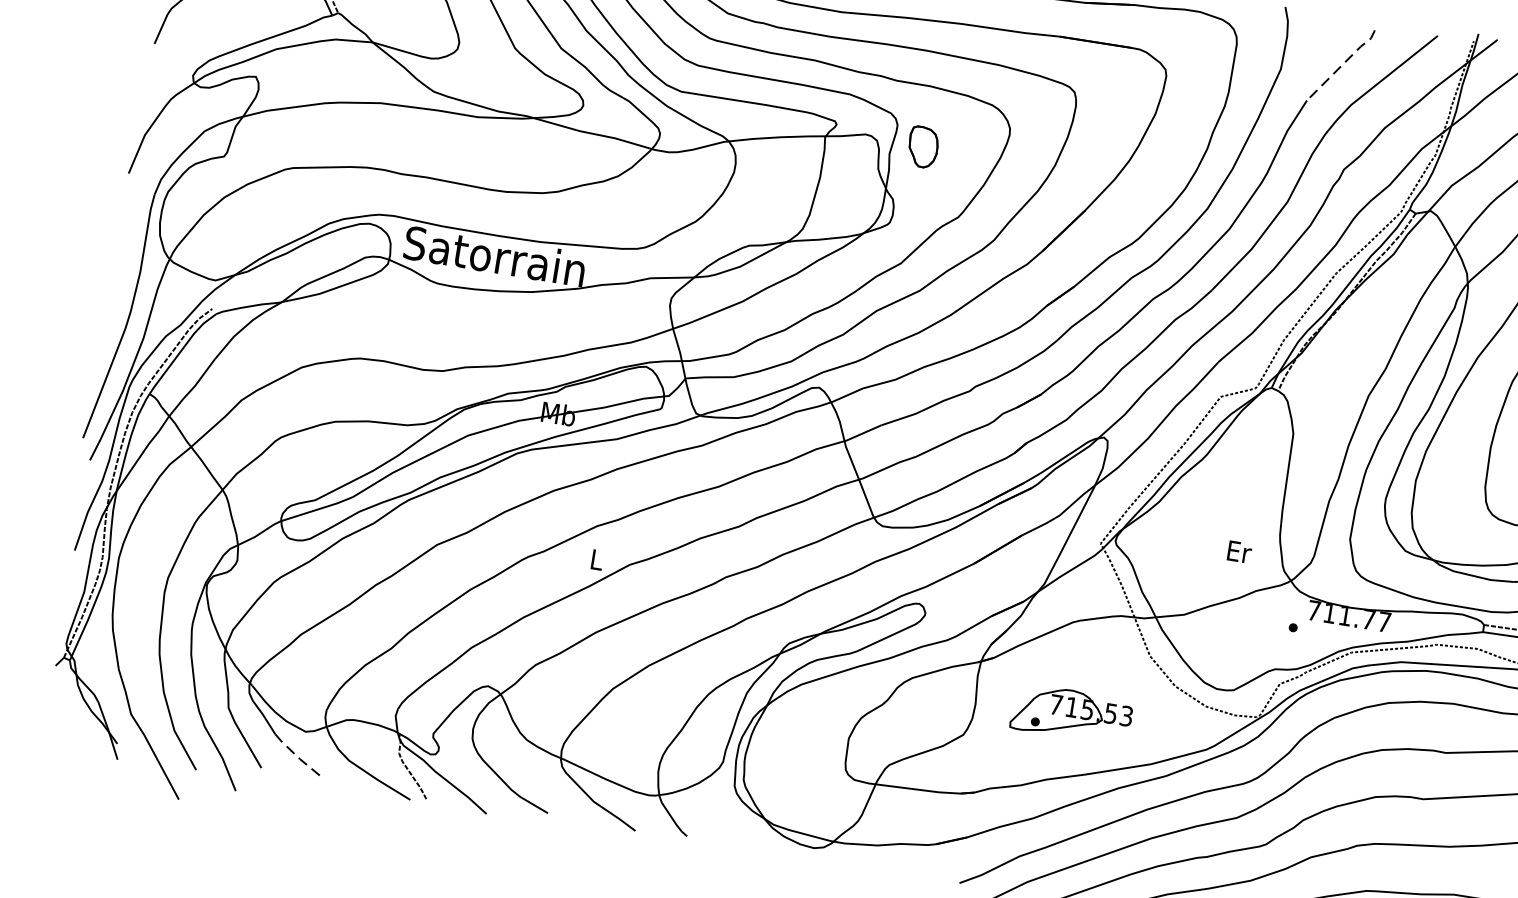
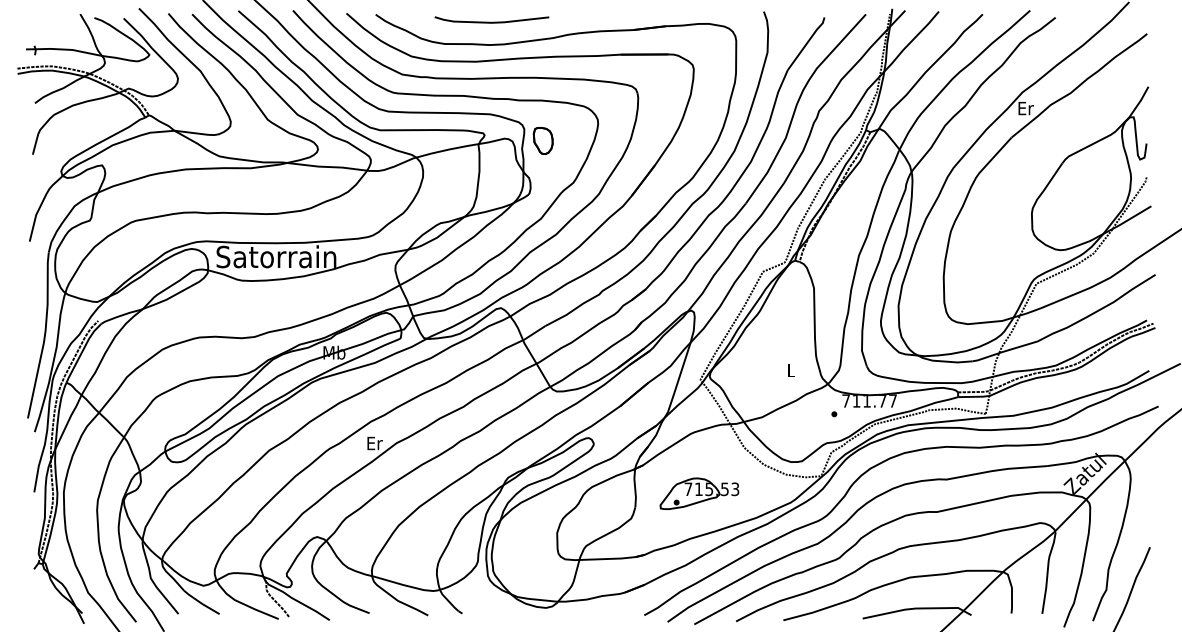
line: (1343, 63) -> (807, 42), dashed -> solid
text: (1239, 551) -> (791, 370), Er -> L
text: (596, 559) -> (374, 443), L -> Er
line: (298, 757) -> (201, 603), dashed -> solid

